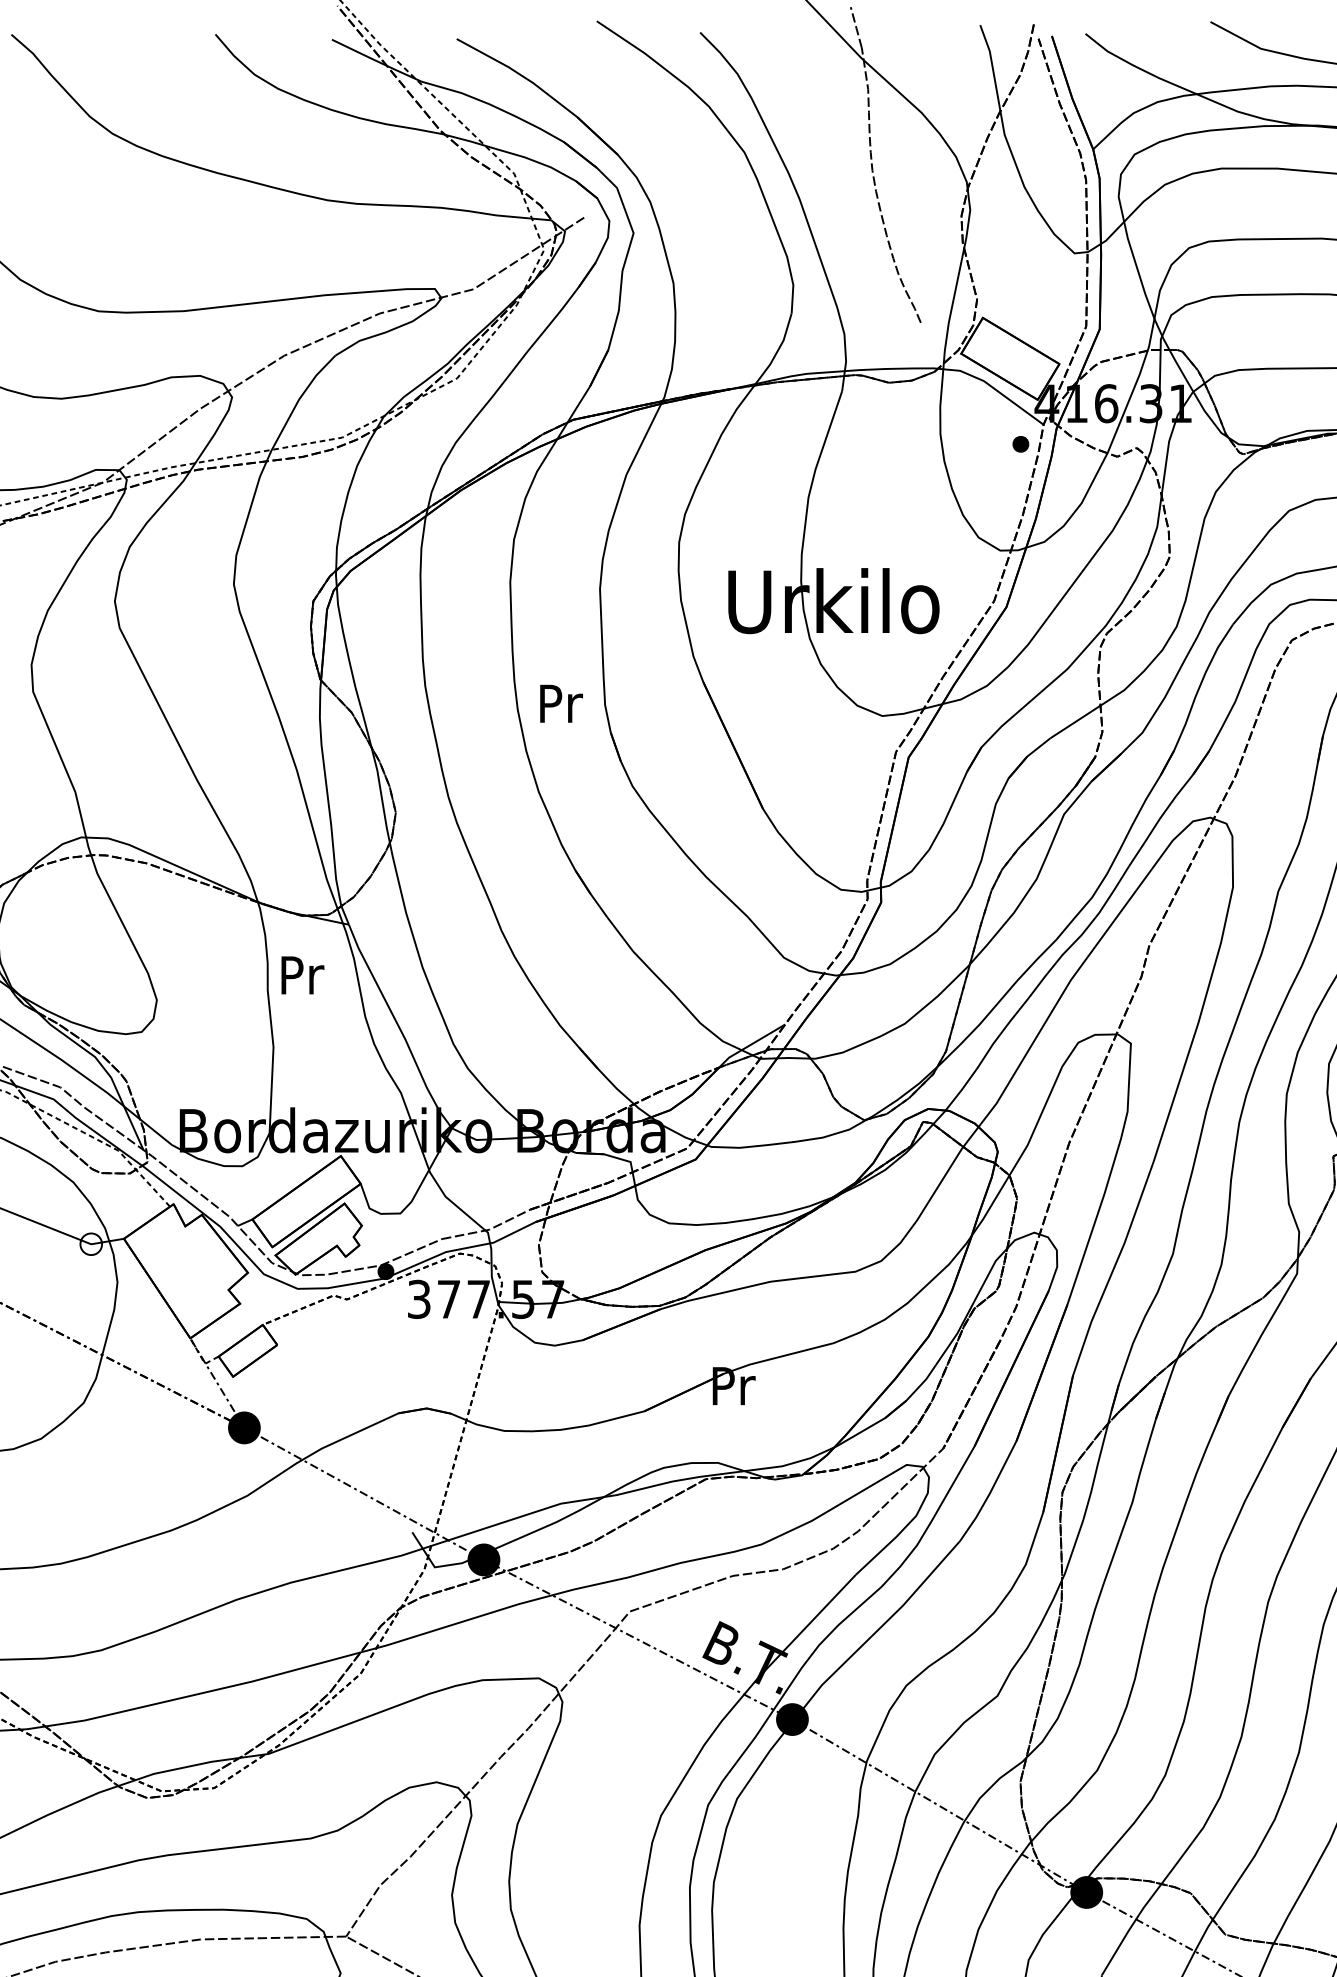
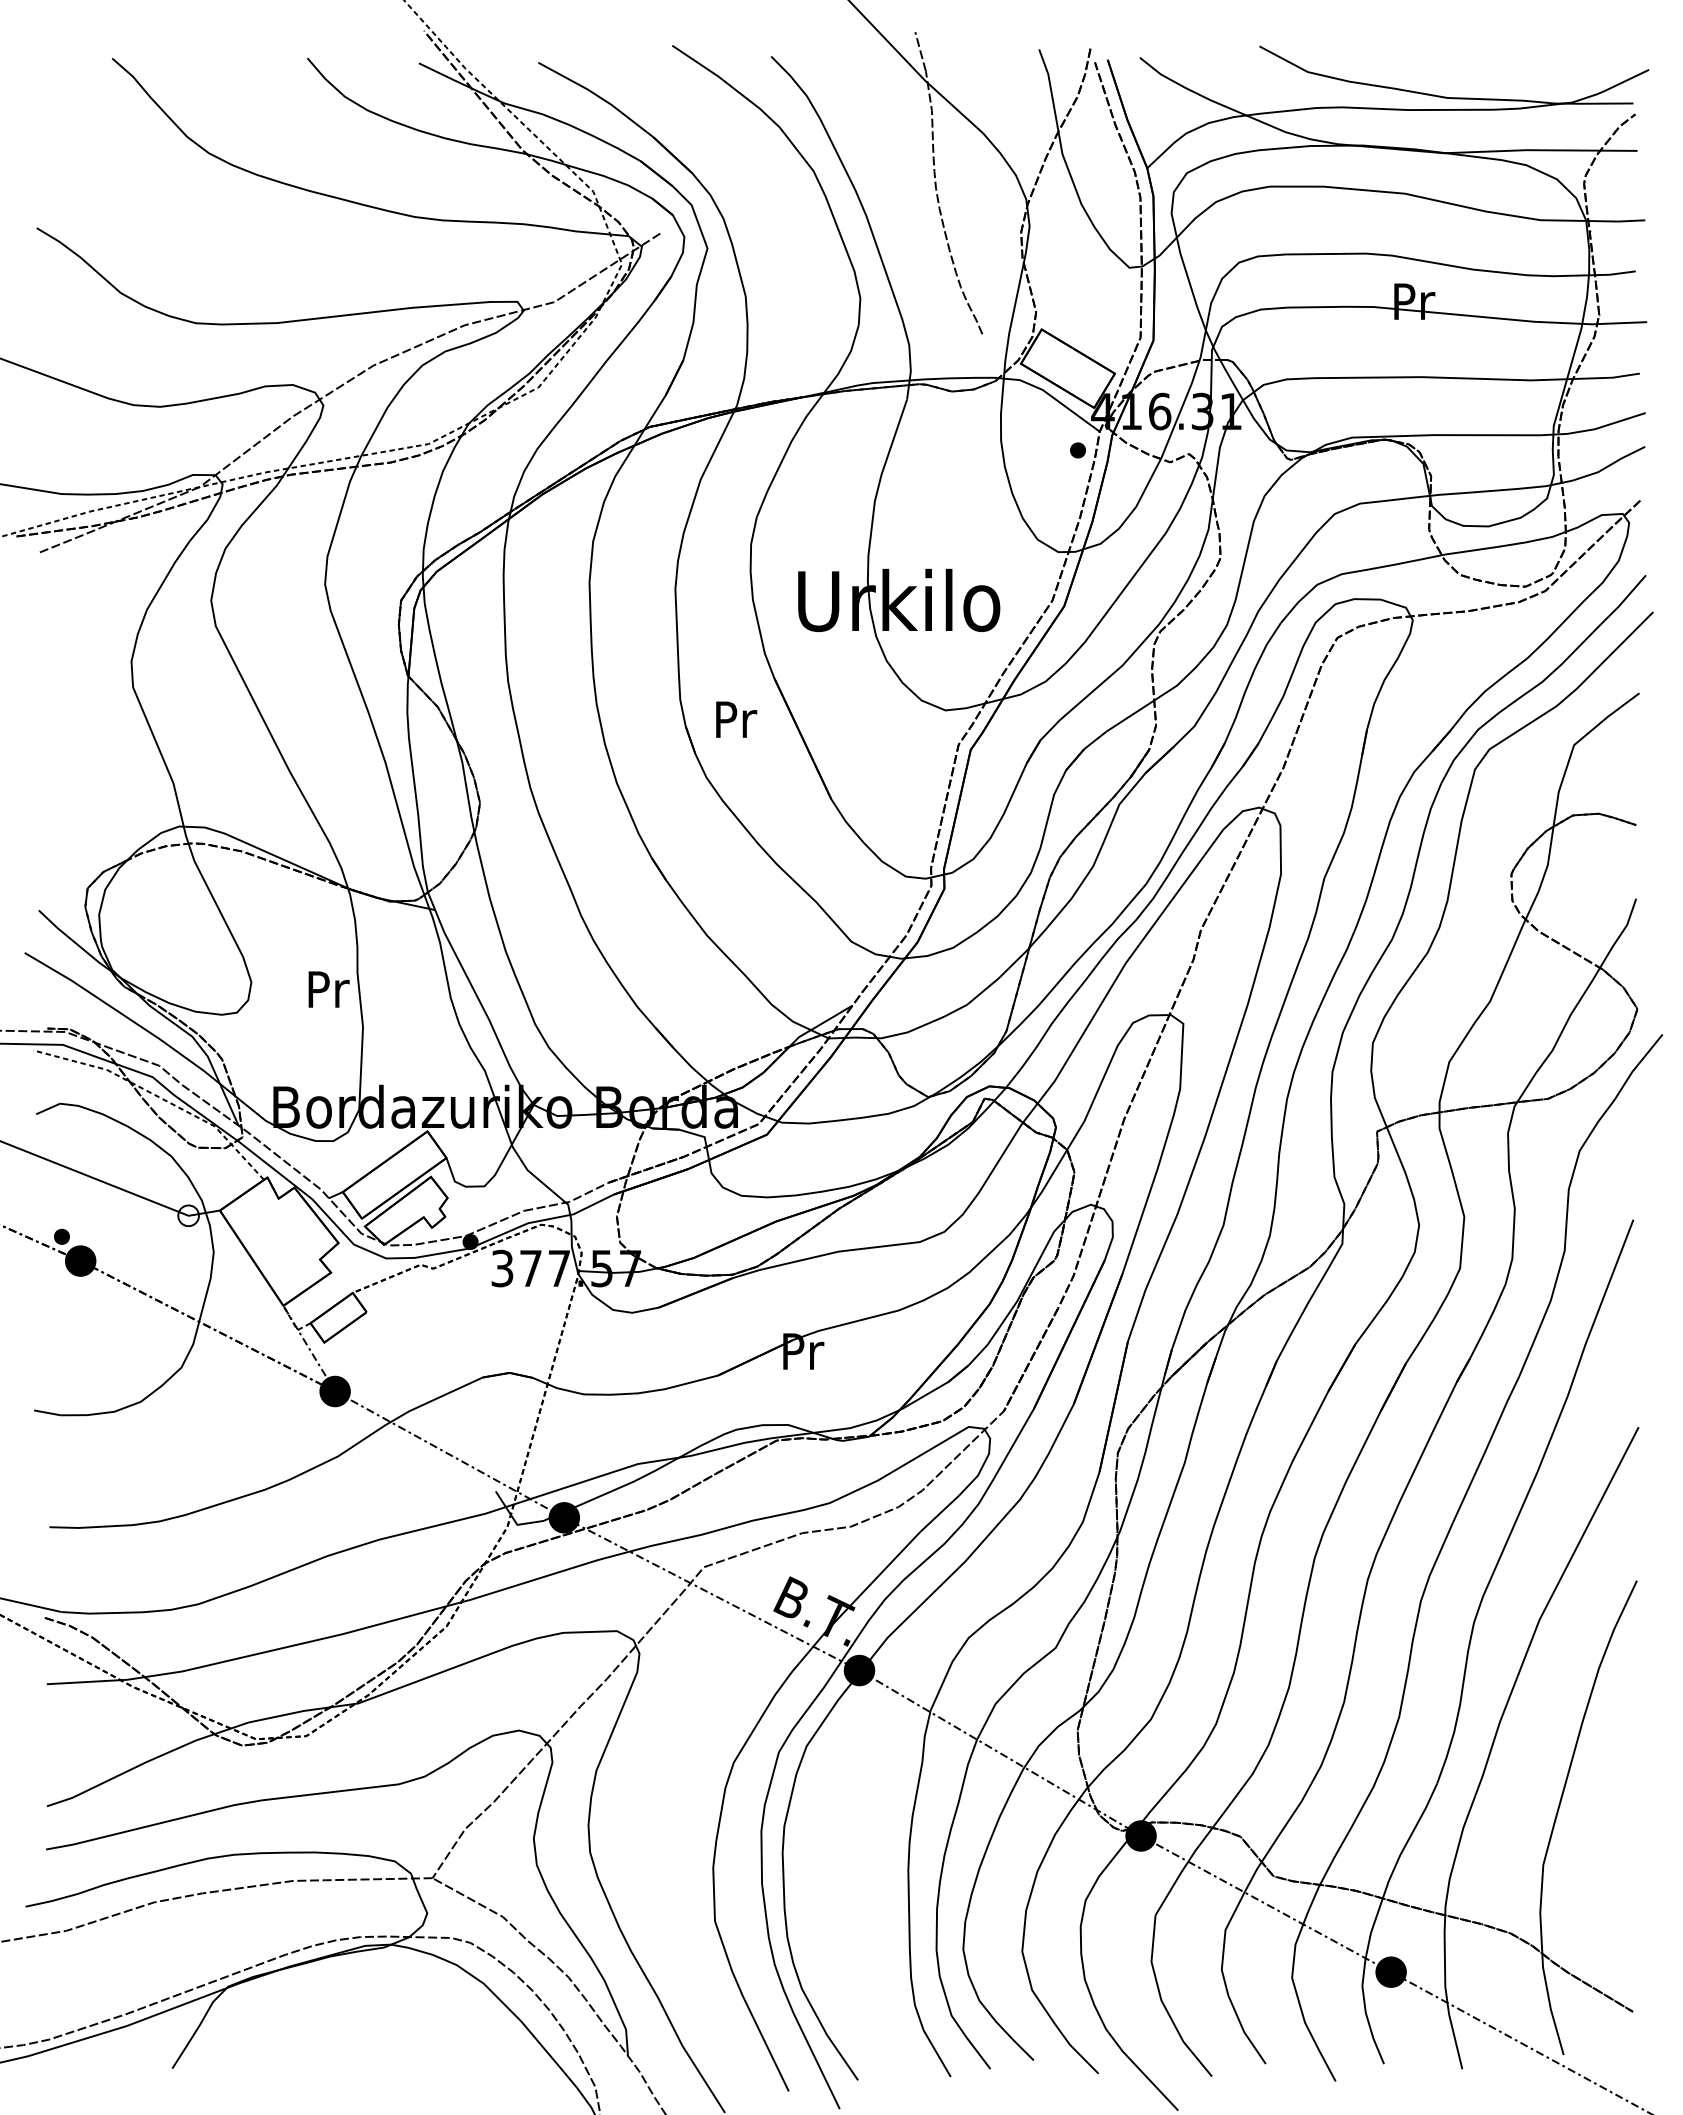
text: (561, 703) -> (736, 719), moved
text: (302, 975) -> (328, 989), moved

